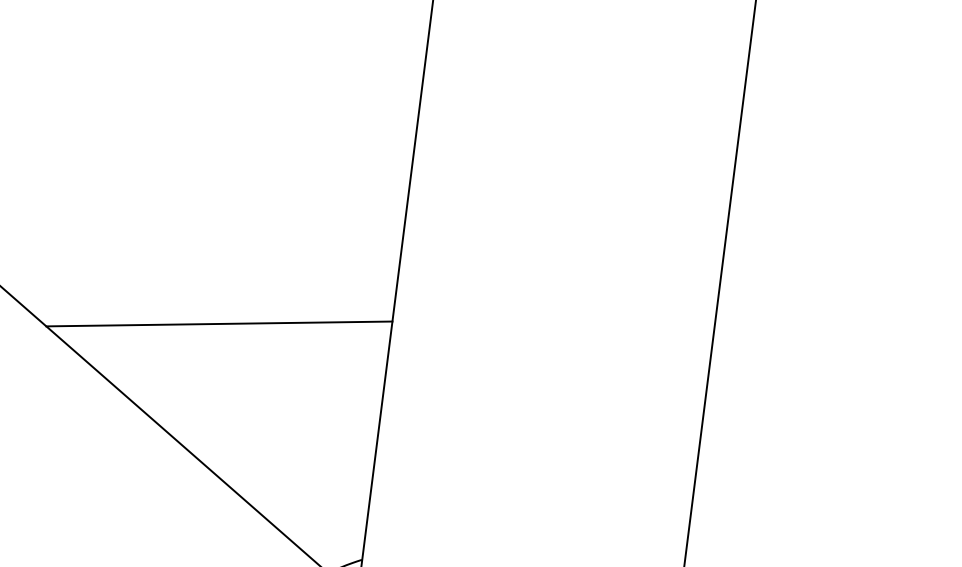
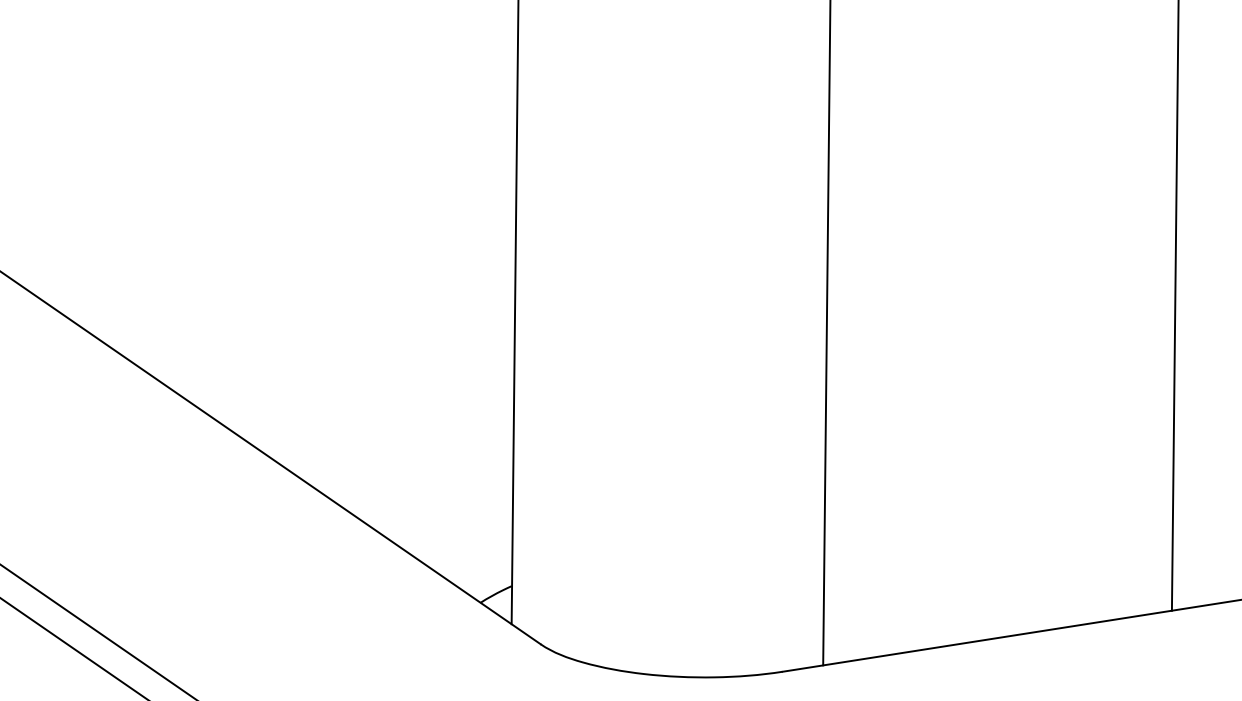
line: (219, 323) -> (347, 373), removed

